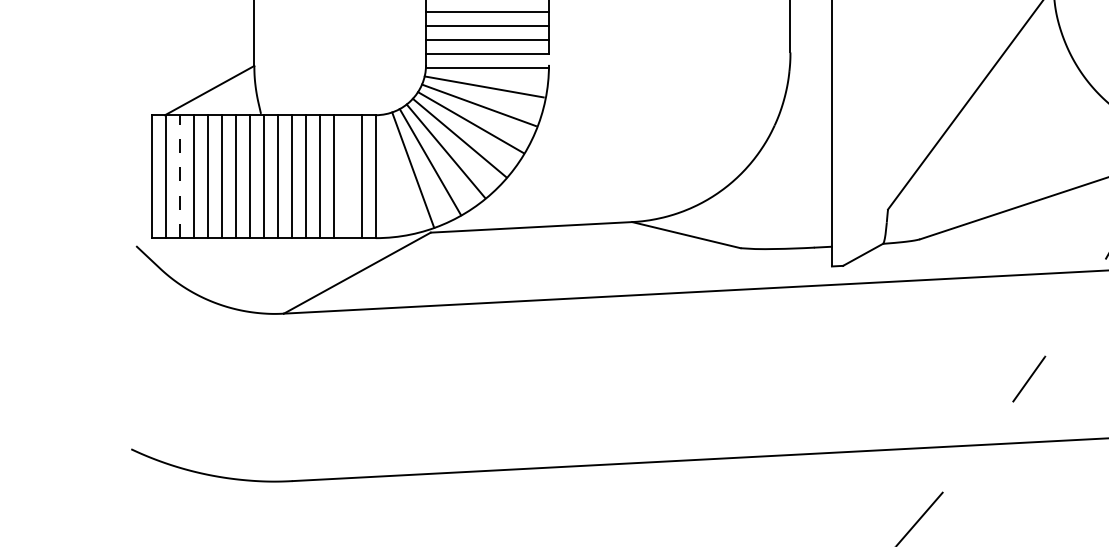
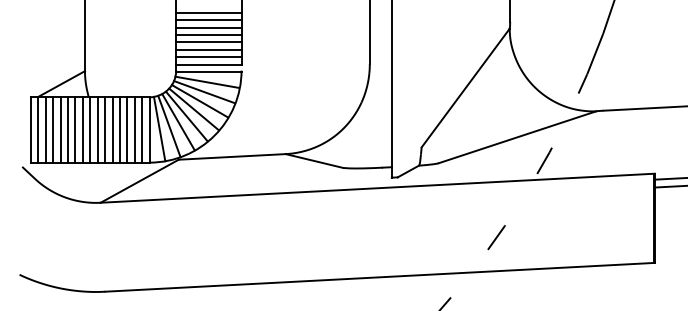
line: (394, 173) -> (159, 128), added
line: (179, 175) -> (45, 129), dashed -> solid
line: (347, 175) -> (134, 129), added

